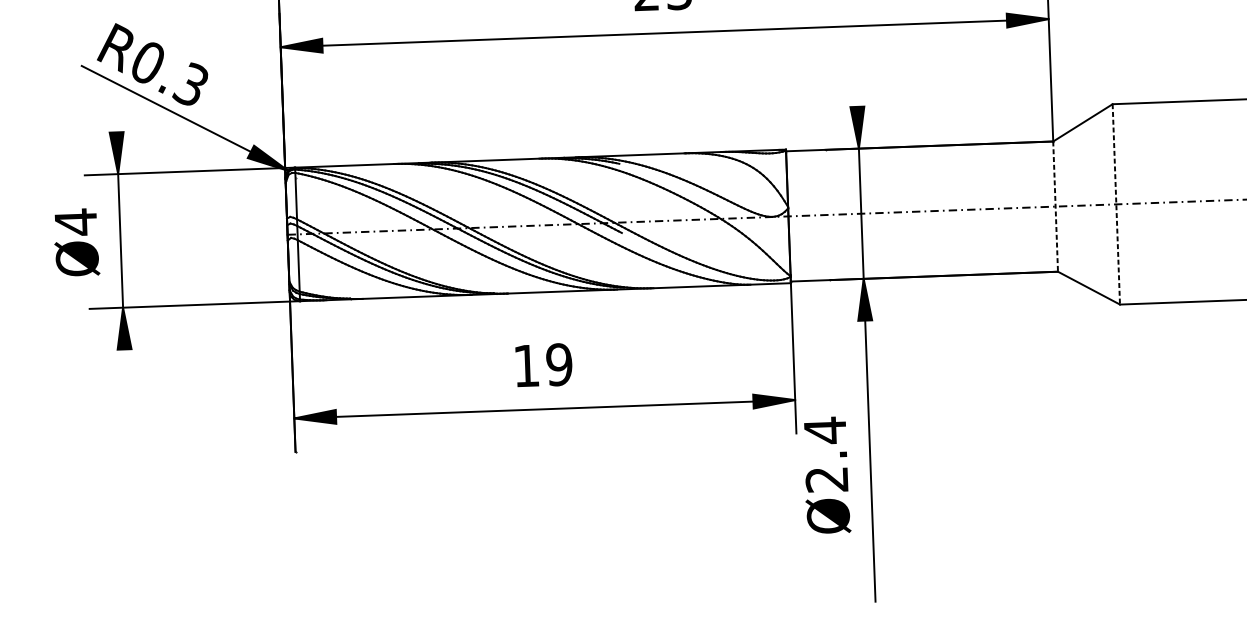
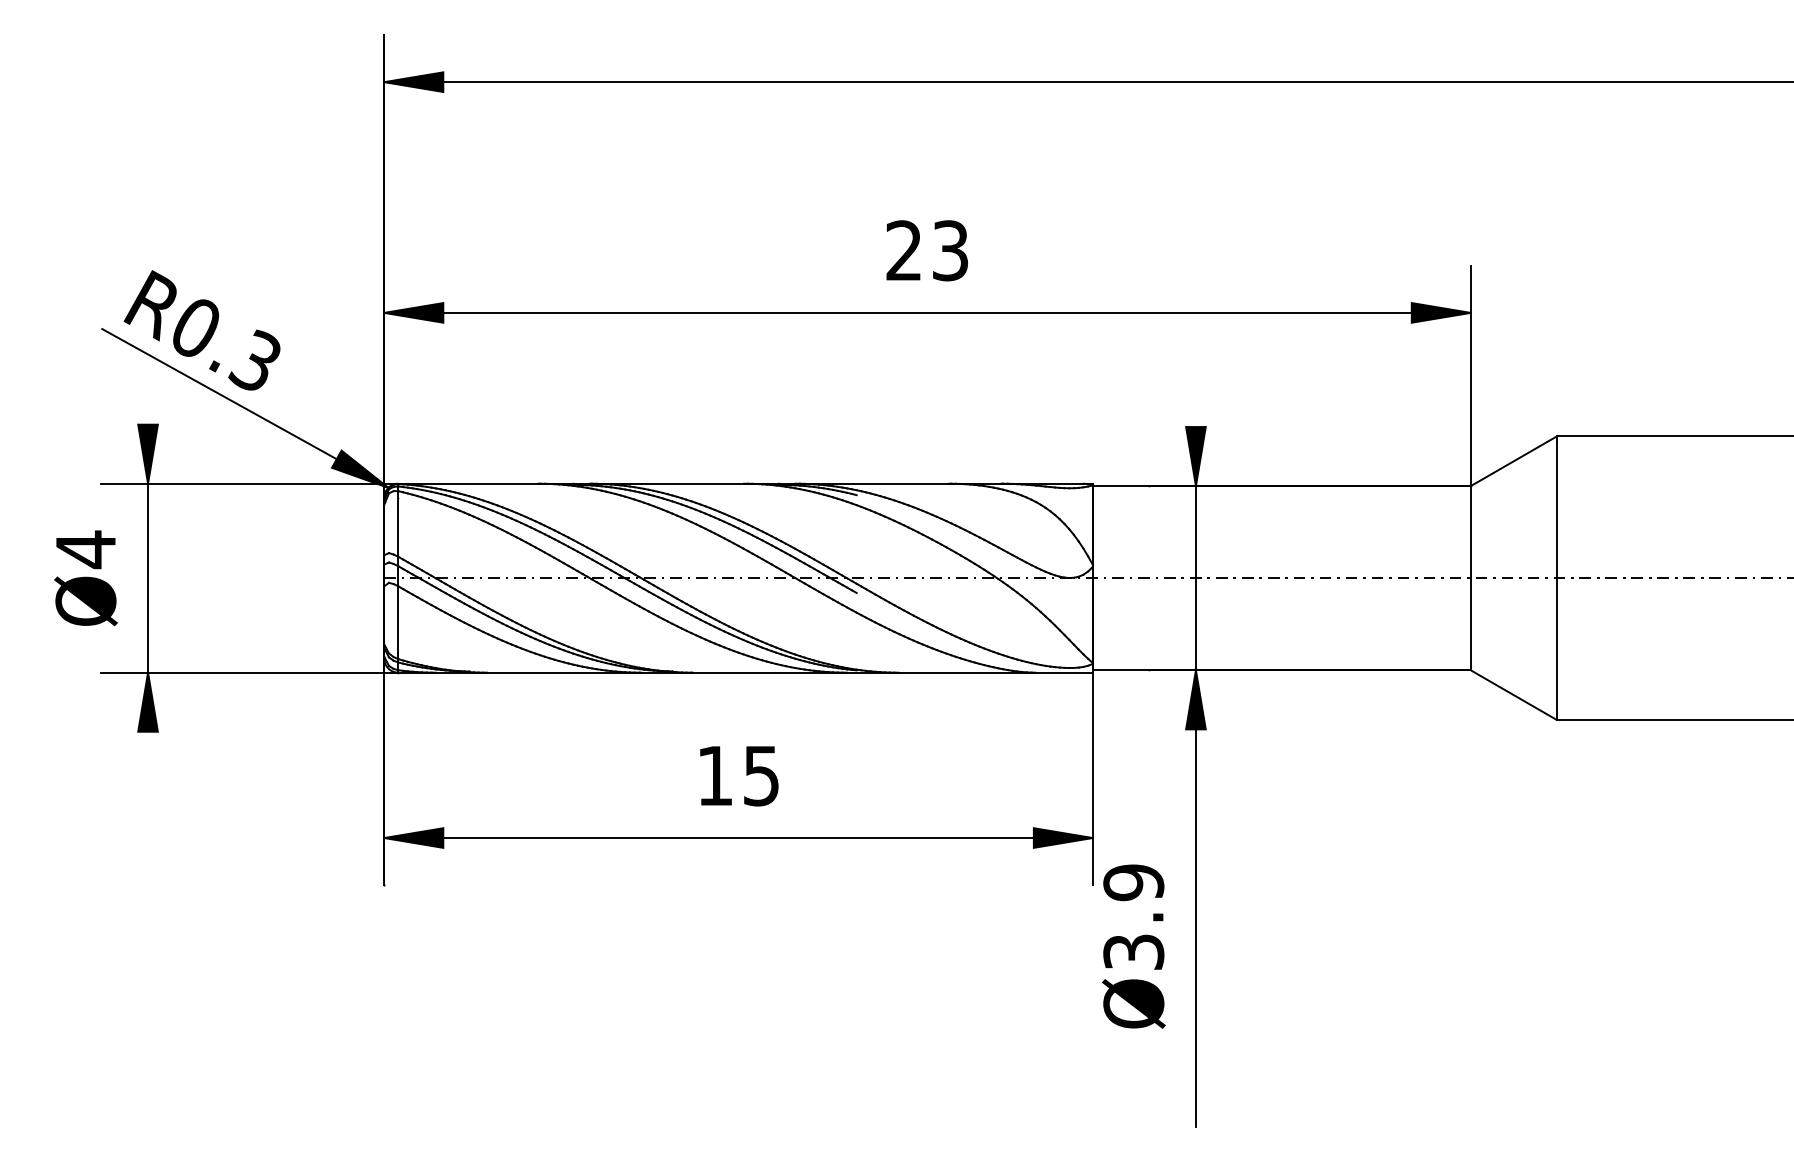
line: (1116, 204) -> (1556, 578), dashed -> solid
line: (1055, 206) -> (1470, 578), dashed -> solid
text: (559, 364) -> (761, 775), 19 -> 15
text: (825, 454) -> (1133, 916), Ø2.4 -> Ø3.9

